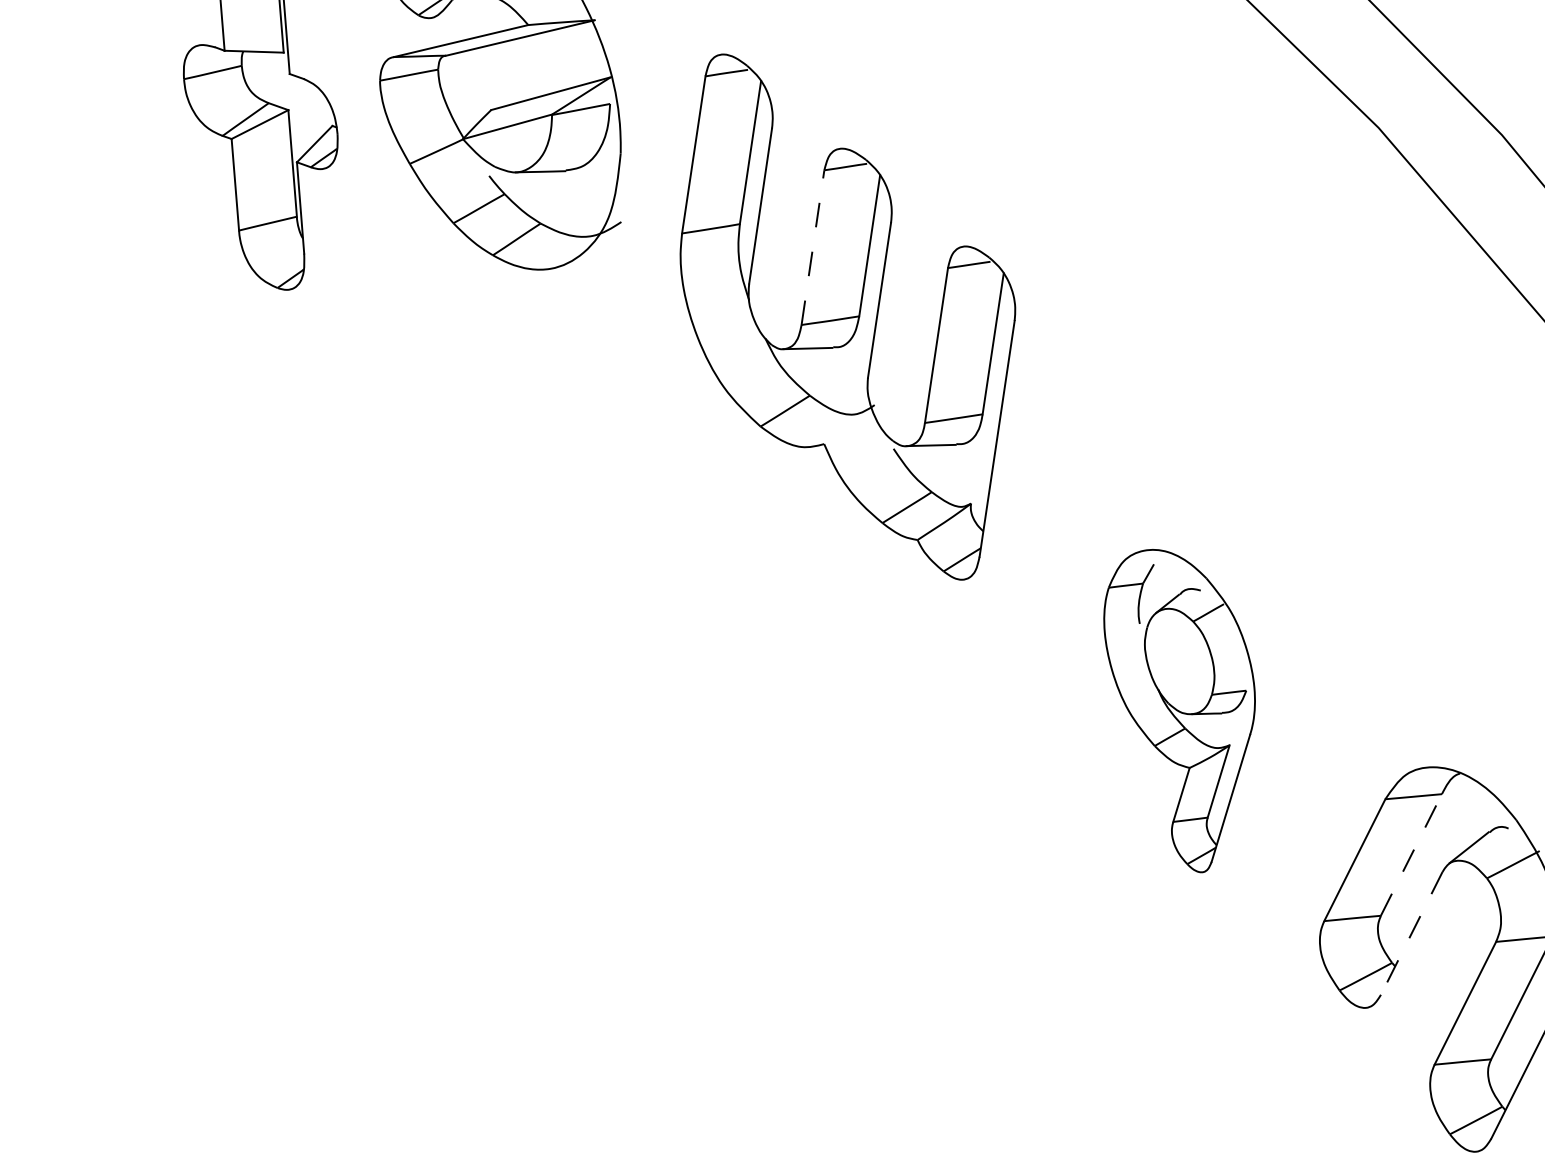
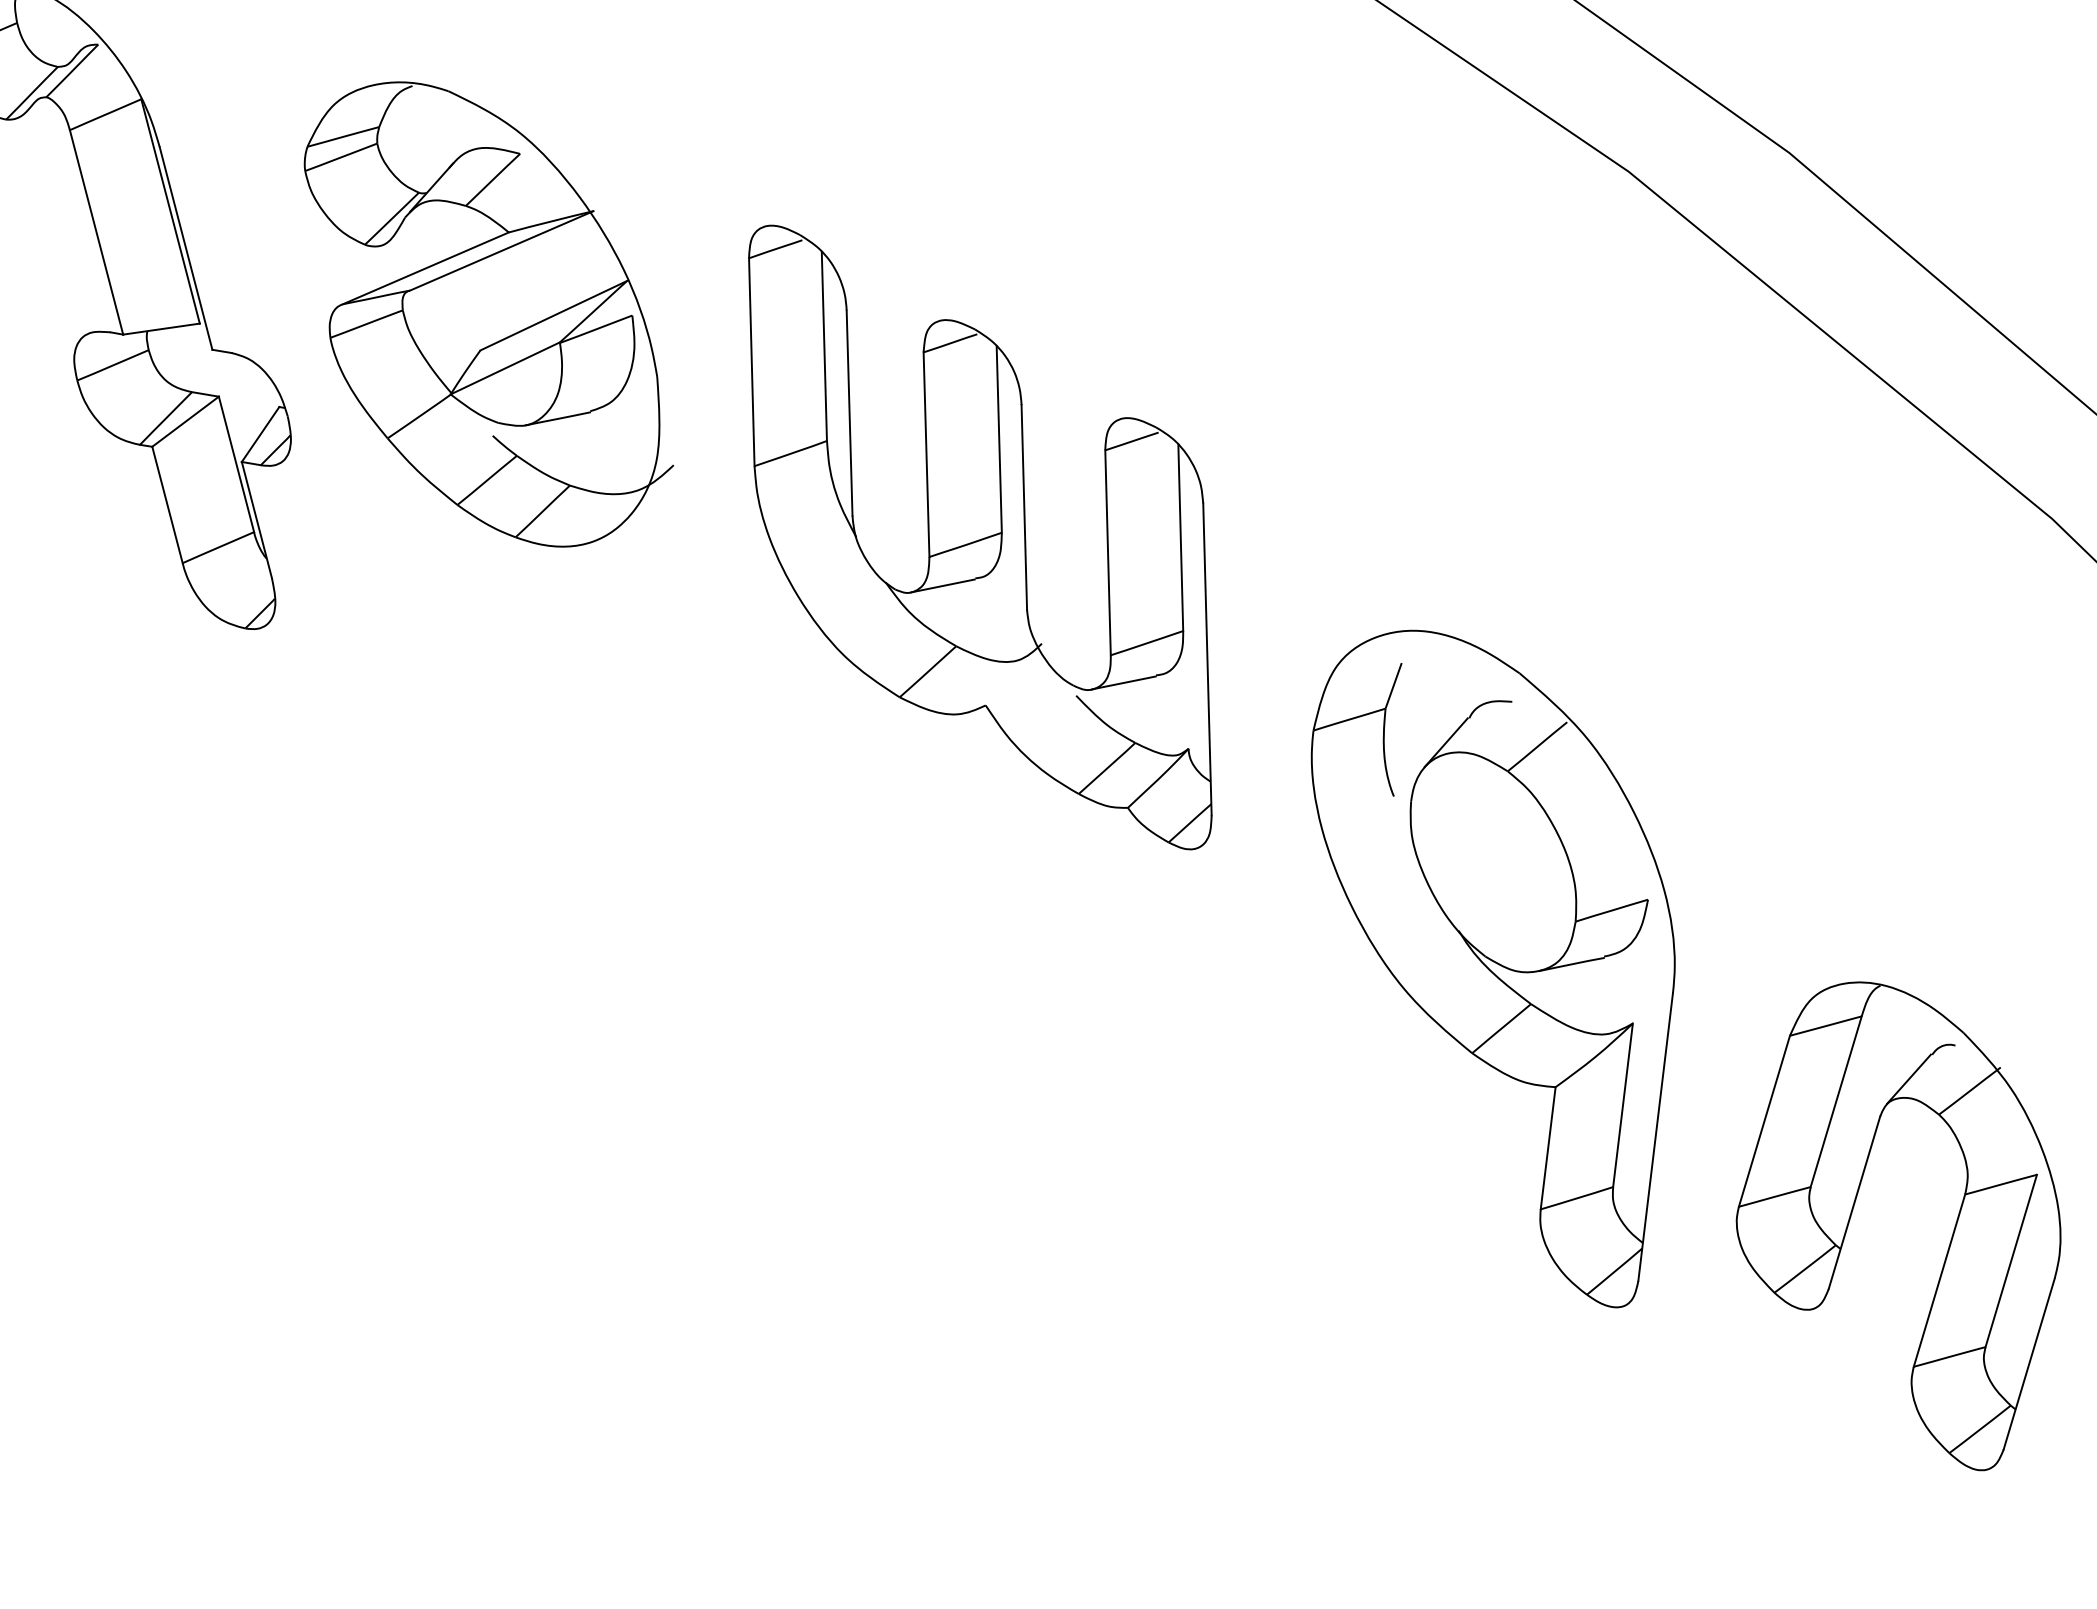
line: (812, 247) -> (926, 454), dashed -> solid
part: (1170, 709) -> (1492, 968), size x1.67
line: (1411, 854) -> (1836, 1101), dashed -> solid
line: (1411, 933) -> (1854, 1202), dashed -> solid

